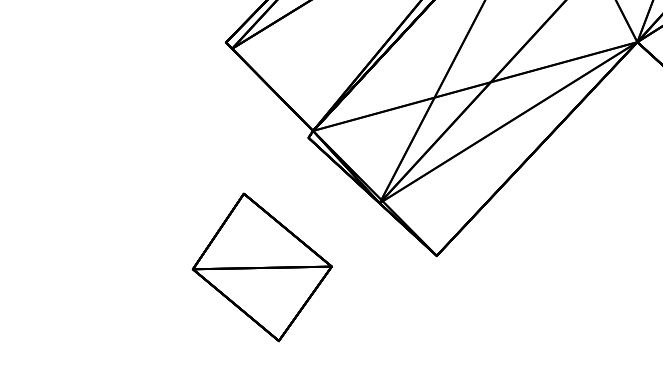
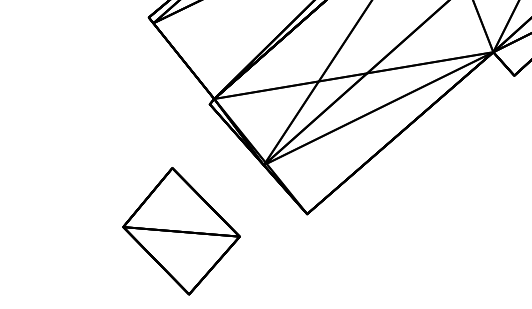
part: (261, 267) -> (180, 231), moved

